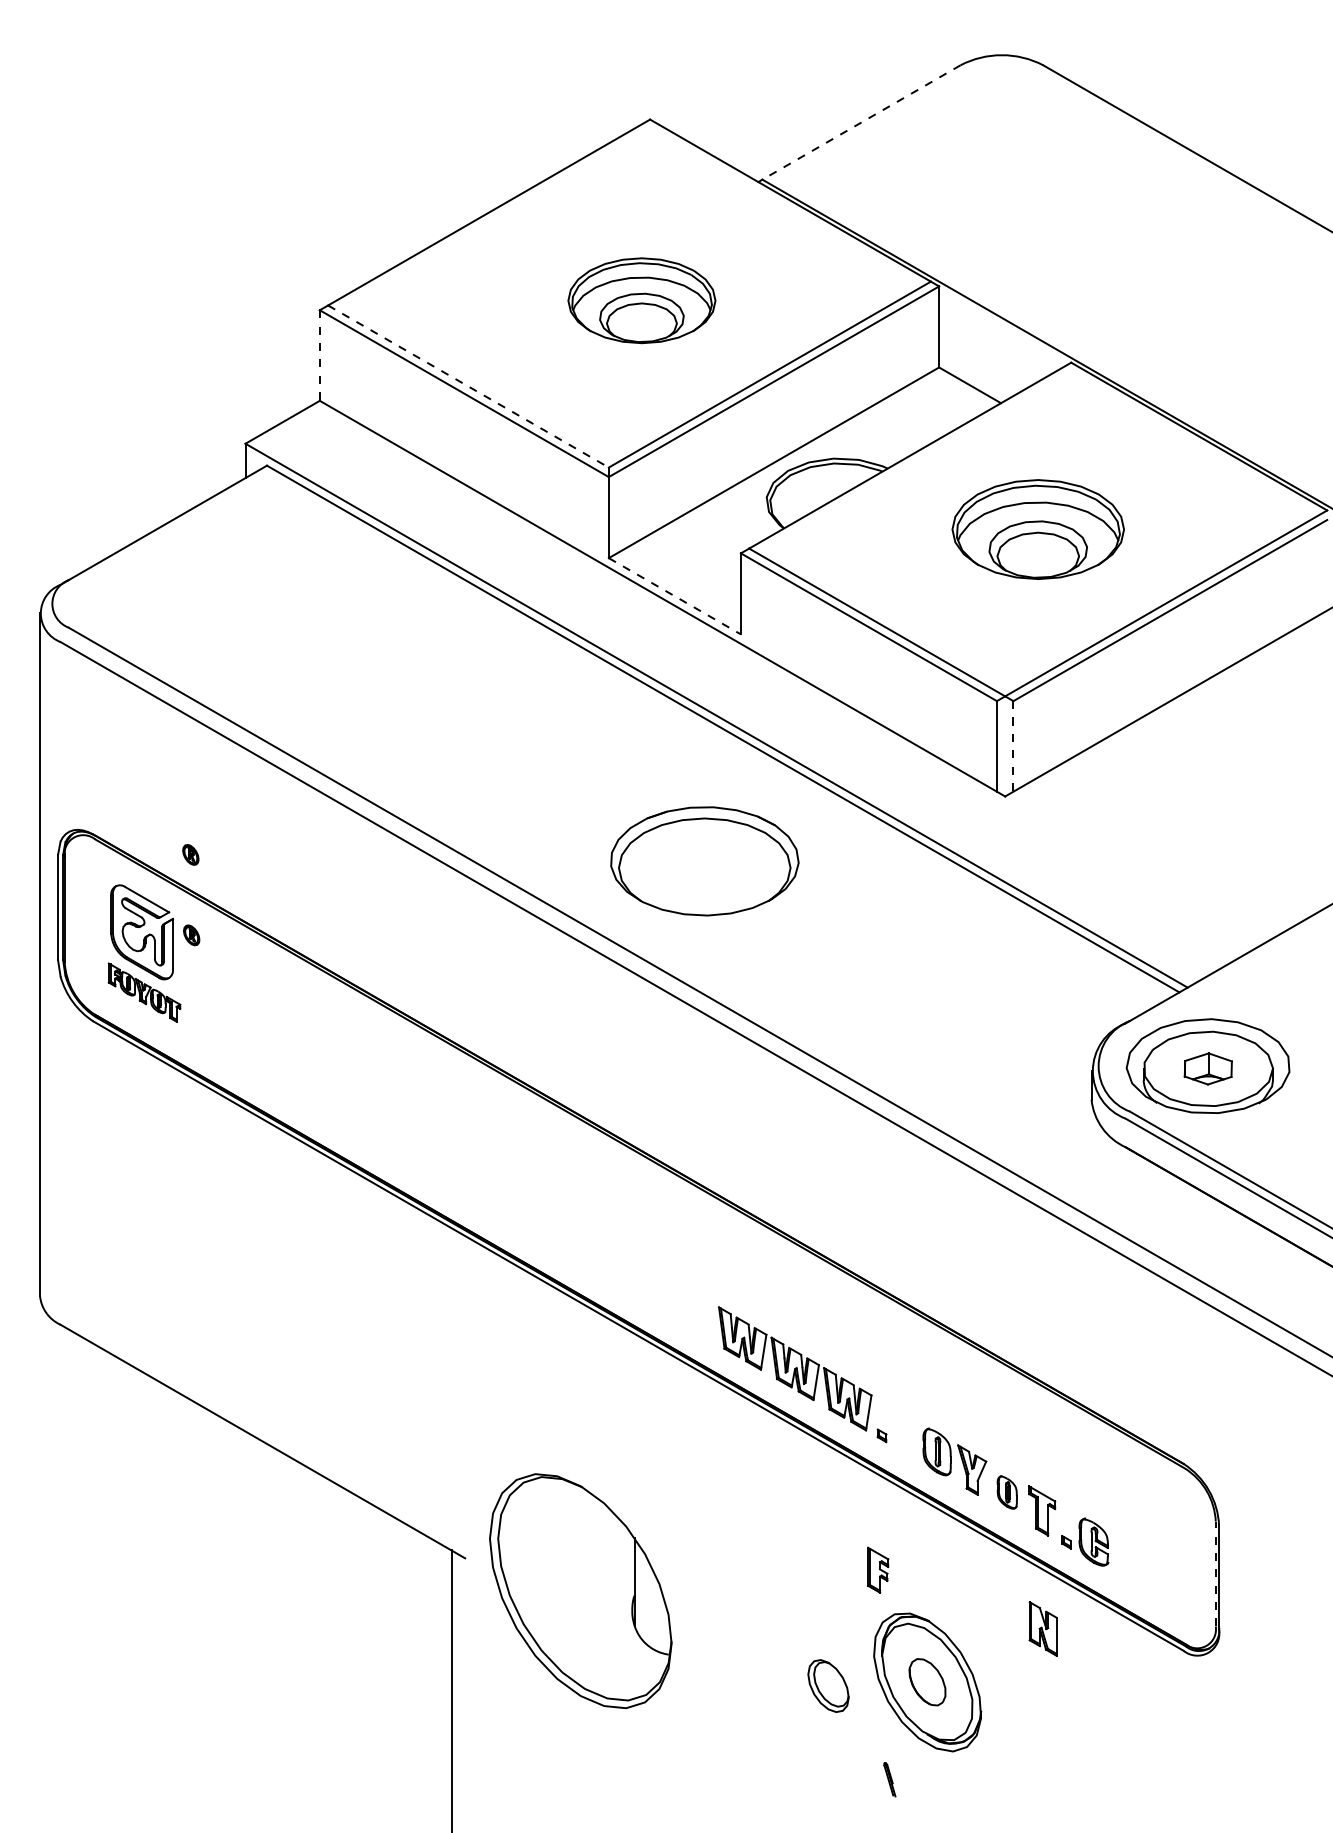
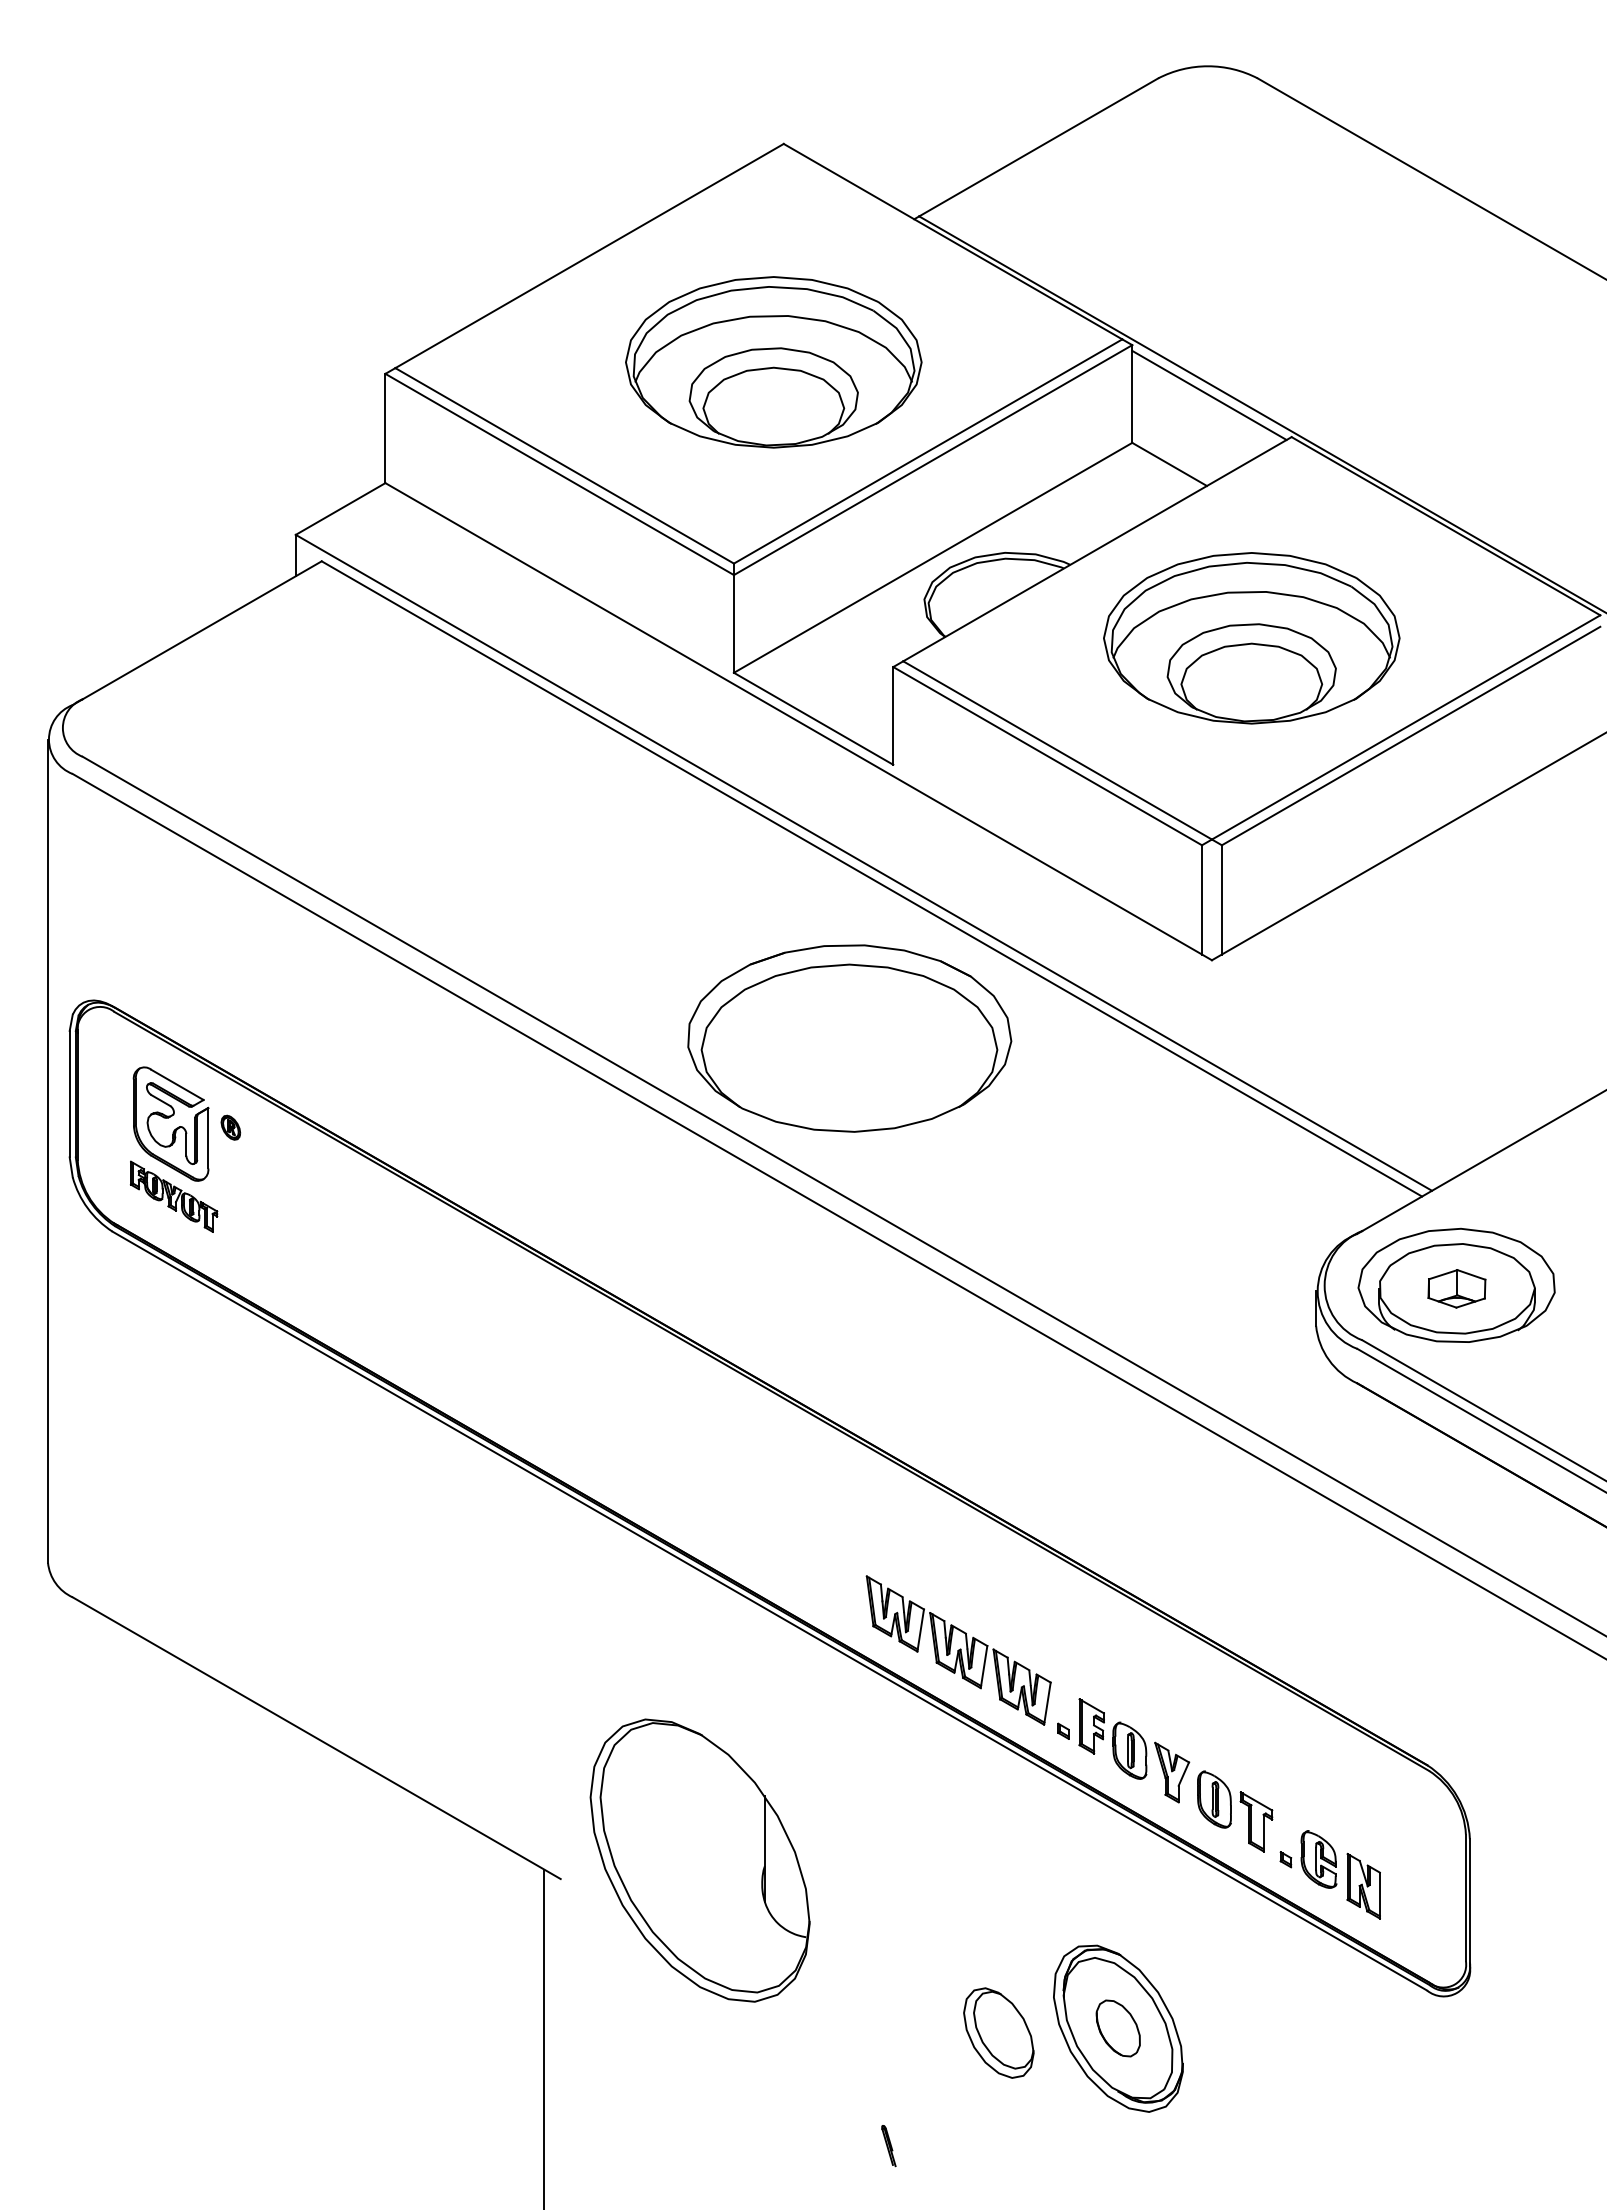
line: (861, 122) -> (1038, 147), dashed -> solid
part: (641, 300) -> (773, 362), size x1.67
line: (1003, 328) -> (1209, 395), added
line: (319, 355) -> (385, 428), dashed -> solid
line: (469, 387) -> (565, 466), dashed -> solid
part: (1037, 529) -> (1251, 638), size x1.43
line: (674, 596) -> (813, 718), dashed -> solid
line: (1013, 746) -> (1221, 899), dashed -> solid
part: (190, 854) -> (229, 1030), removed
part: (704, 861) -> (849, 1038), size x1.43
part: (1007, 1492) -> (1214, 1799), size x1.43
part: (877, 1570) -> (1091, 1726), moved
line: (1215, 1573) -> (1465, 1897), dashed -> solid
part: (580, 1591) -> (699, 1860), moved
part: (1042, 1628) -> (1363, 1885), moved
part: (828, 1685) -> (998, 2032), size x1.43
part: (889, 1780) -> (888, 2146), moved

